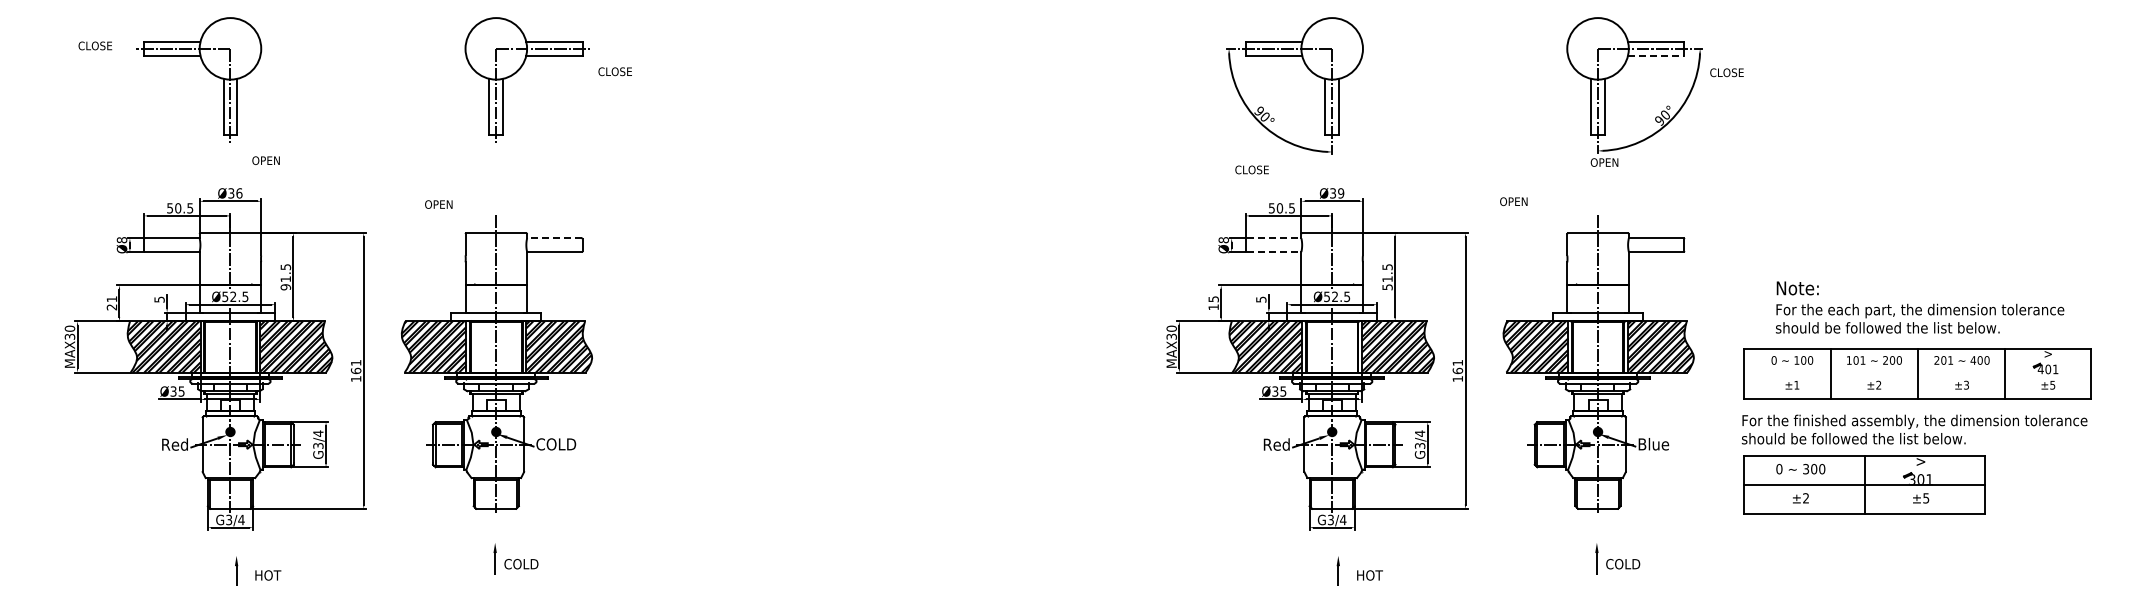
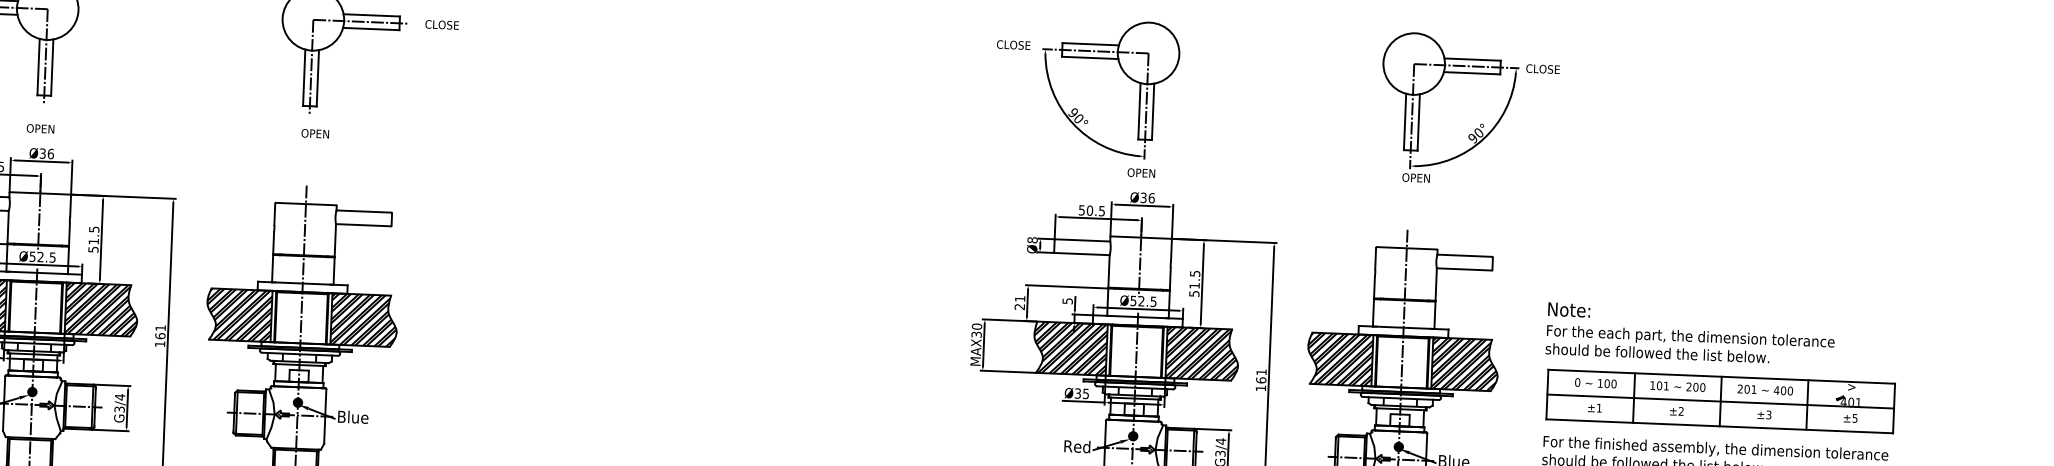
line: (1656, 55) -> (1472, 73), dashed -> solid
text: (614, 71) -> (441, 24), moved
text: (1726, 72) -> (1542, 68), moved
text: (265, 160) -> (39, 128), moved
text: (1251, 169) -> (1013, 44), moved
text: (1341, 193) -> (1152, 198), Ø39 -> Ø36
text: (1513, 201) -> (1141, 172), moved
text: (438, 204) -> (315, 133), moved
line: (553, 238) -> (362, 211), dashed -> solid
line: (1274, 238) -> (1083, 240), dashed -> solid
line: (1274, 252) -> (1082, 254), dashed -> solid
text: (285, 287) -> (93, 249), 91.5 -> 51.5
text: (1213, 303) -> (1019, 303), 15 -> 21
text: (1919, 307) -> (1690, 334), moved
line: (1917, 373) -> (1720, 401), added
text: (556, 444) -> (357, 417), COLD -> Blue

